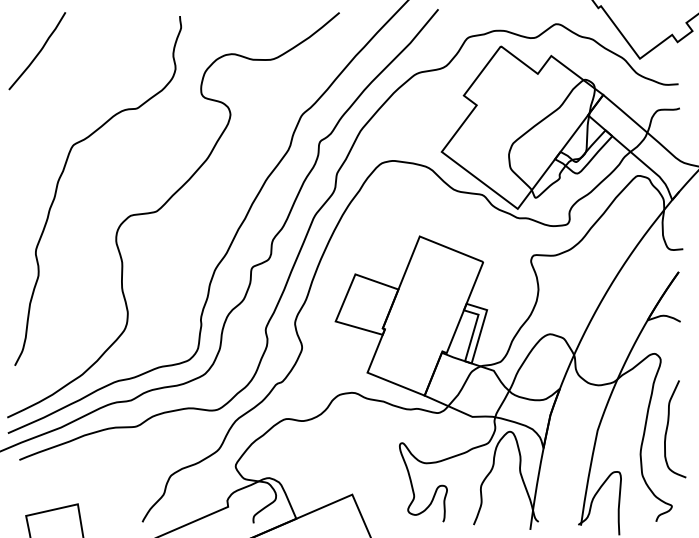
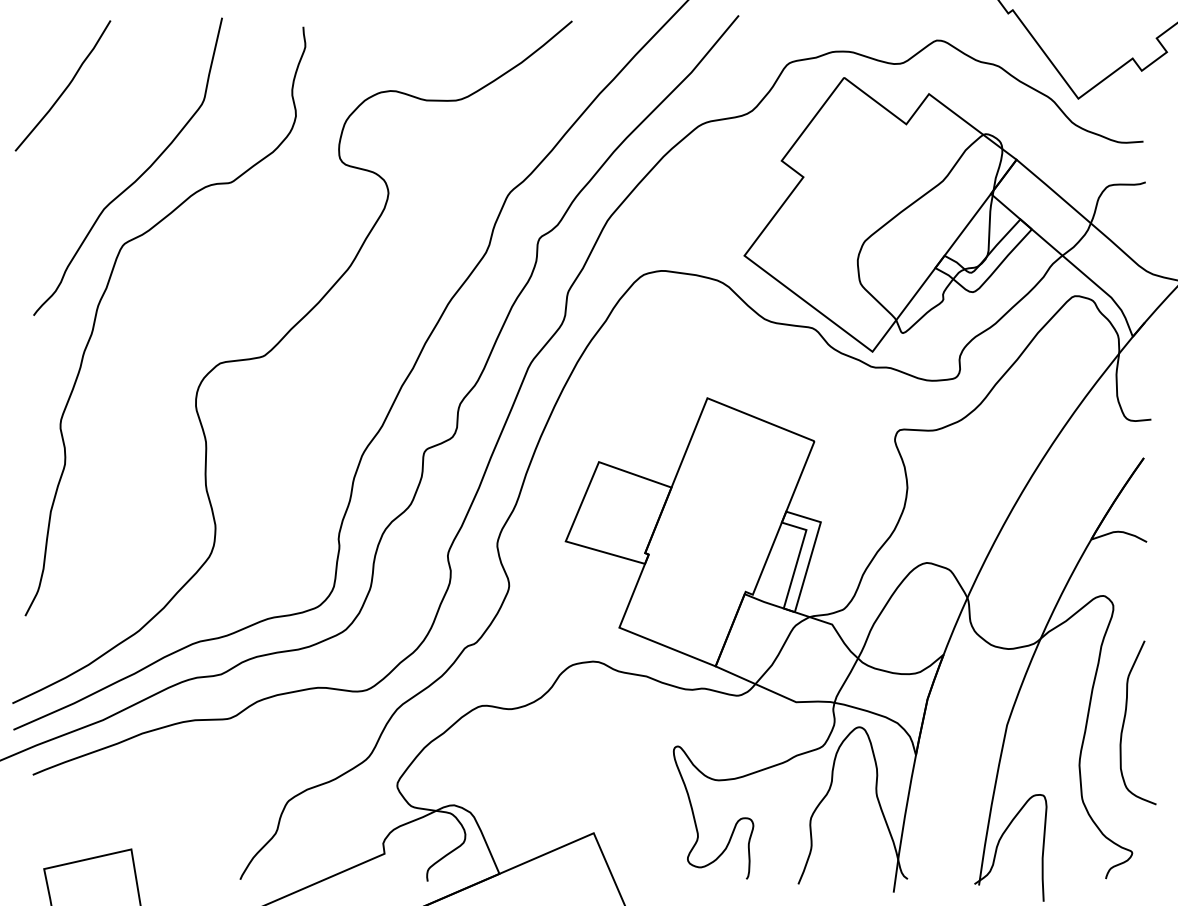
curve: (82, 104) -> (139, 175), added

